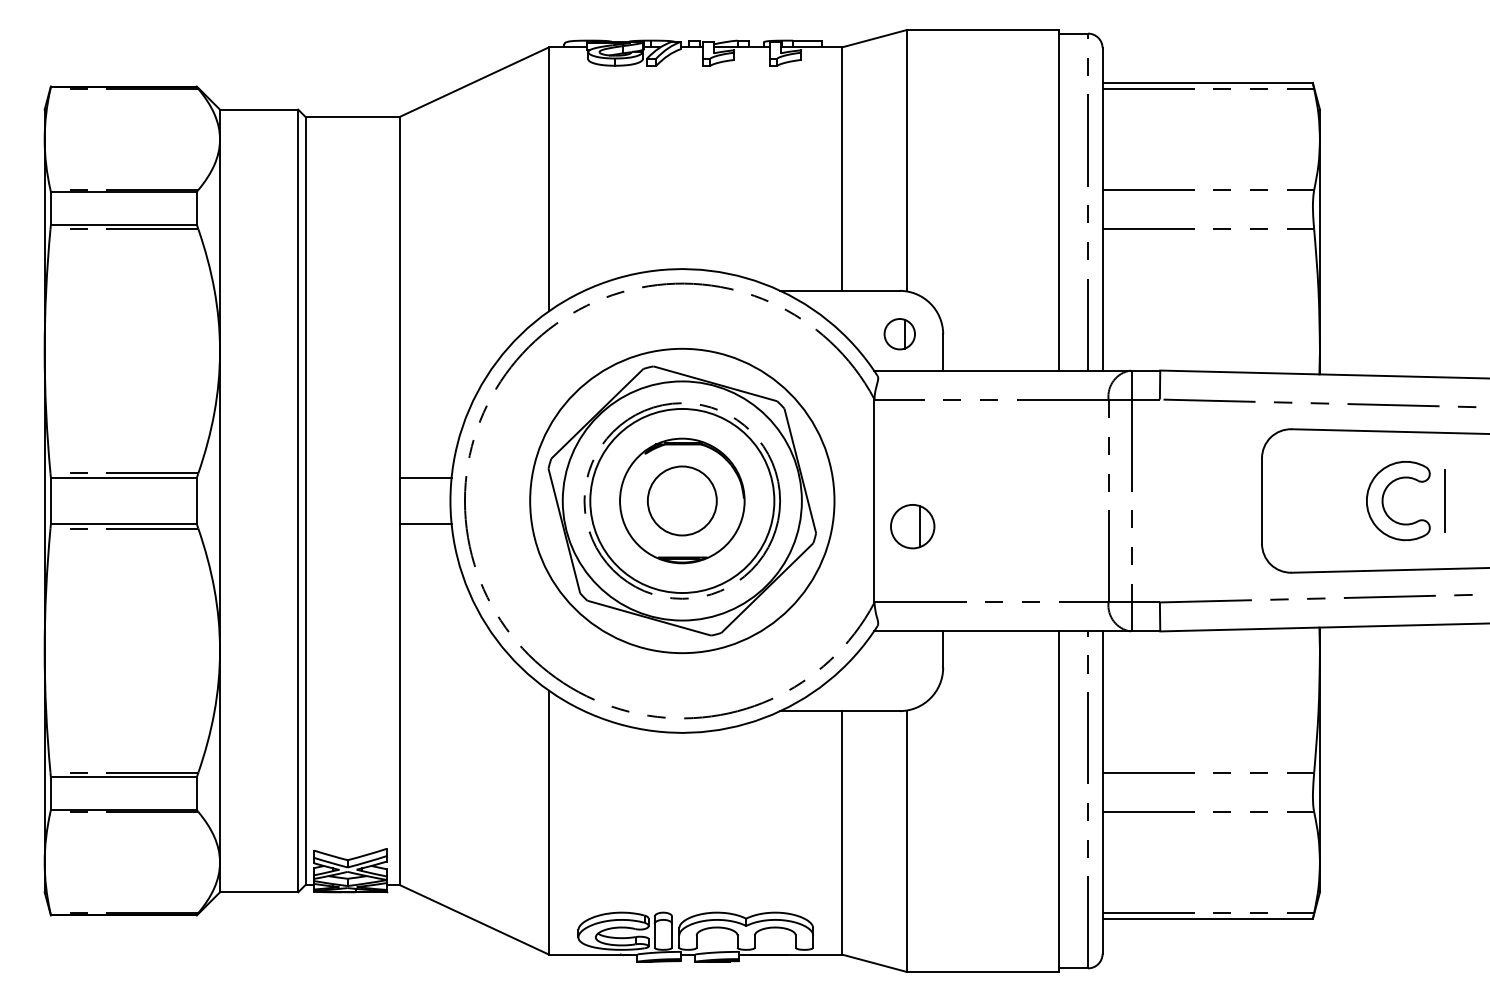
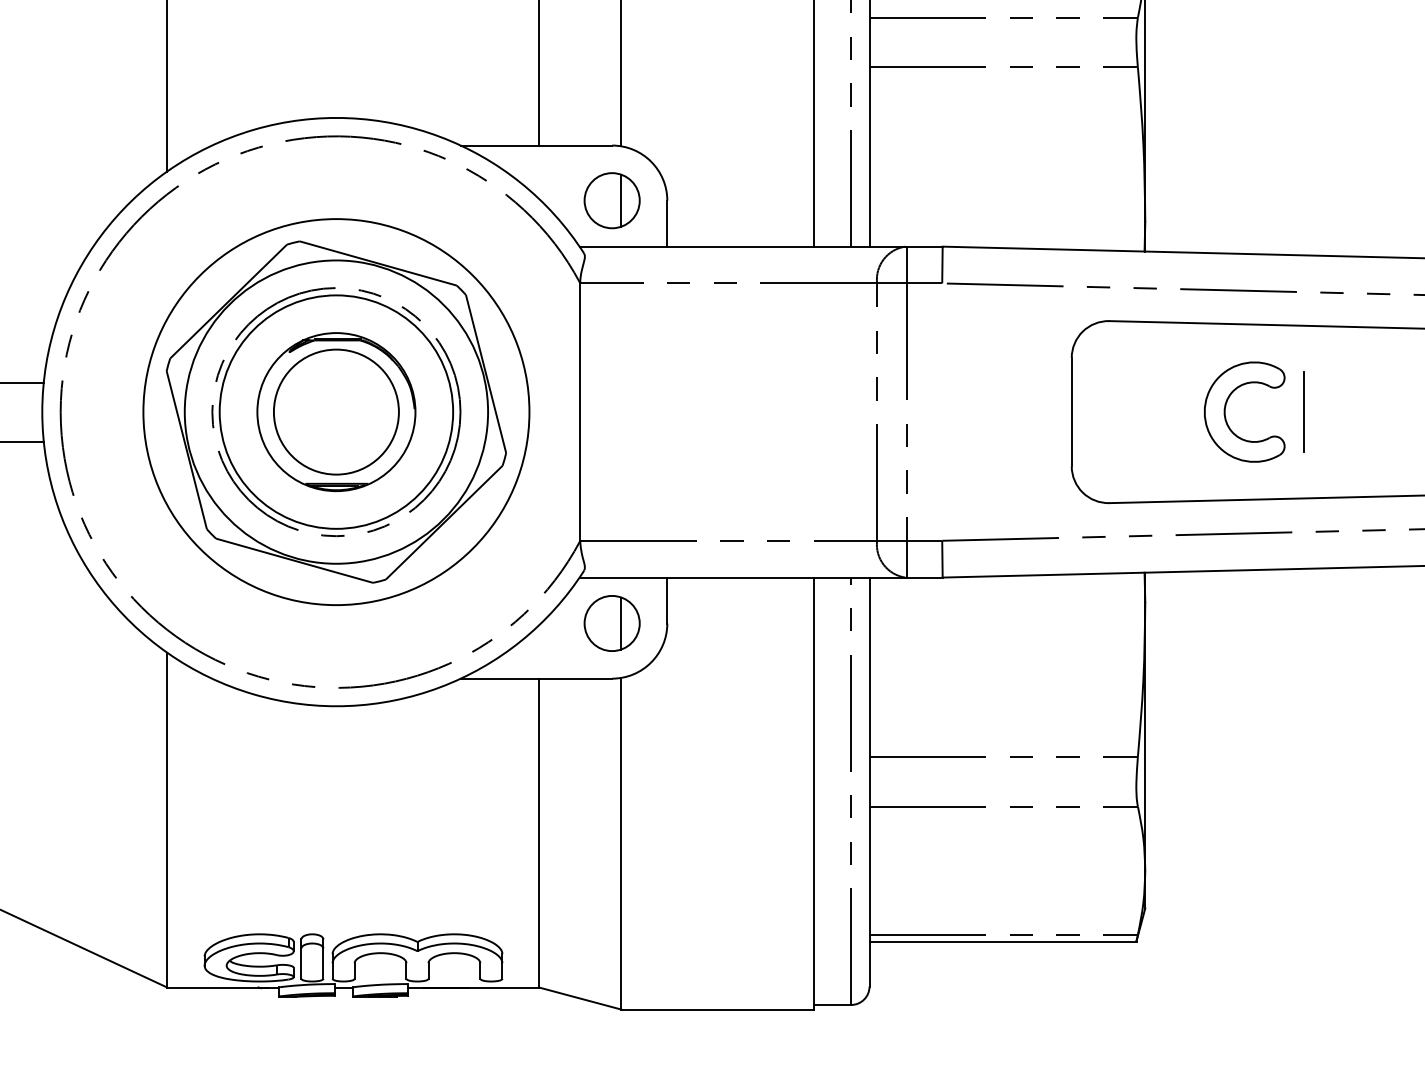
part: (899, 333) -> (611, 199), size x1.43
circle: (682, 500) -> (336, 411), size x1.43
part: (912, 526) -> (611, 623), moved

